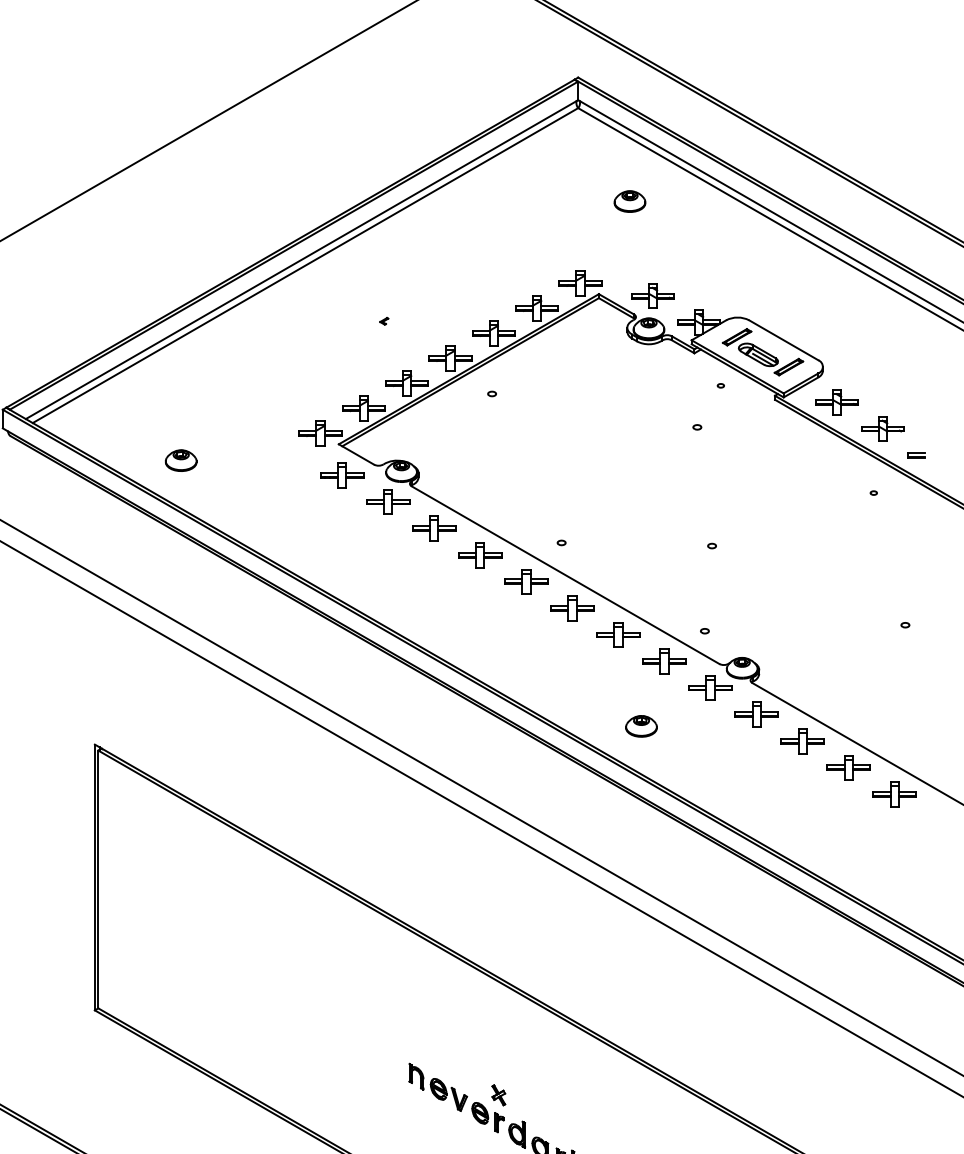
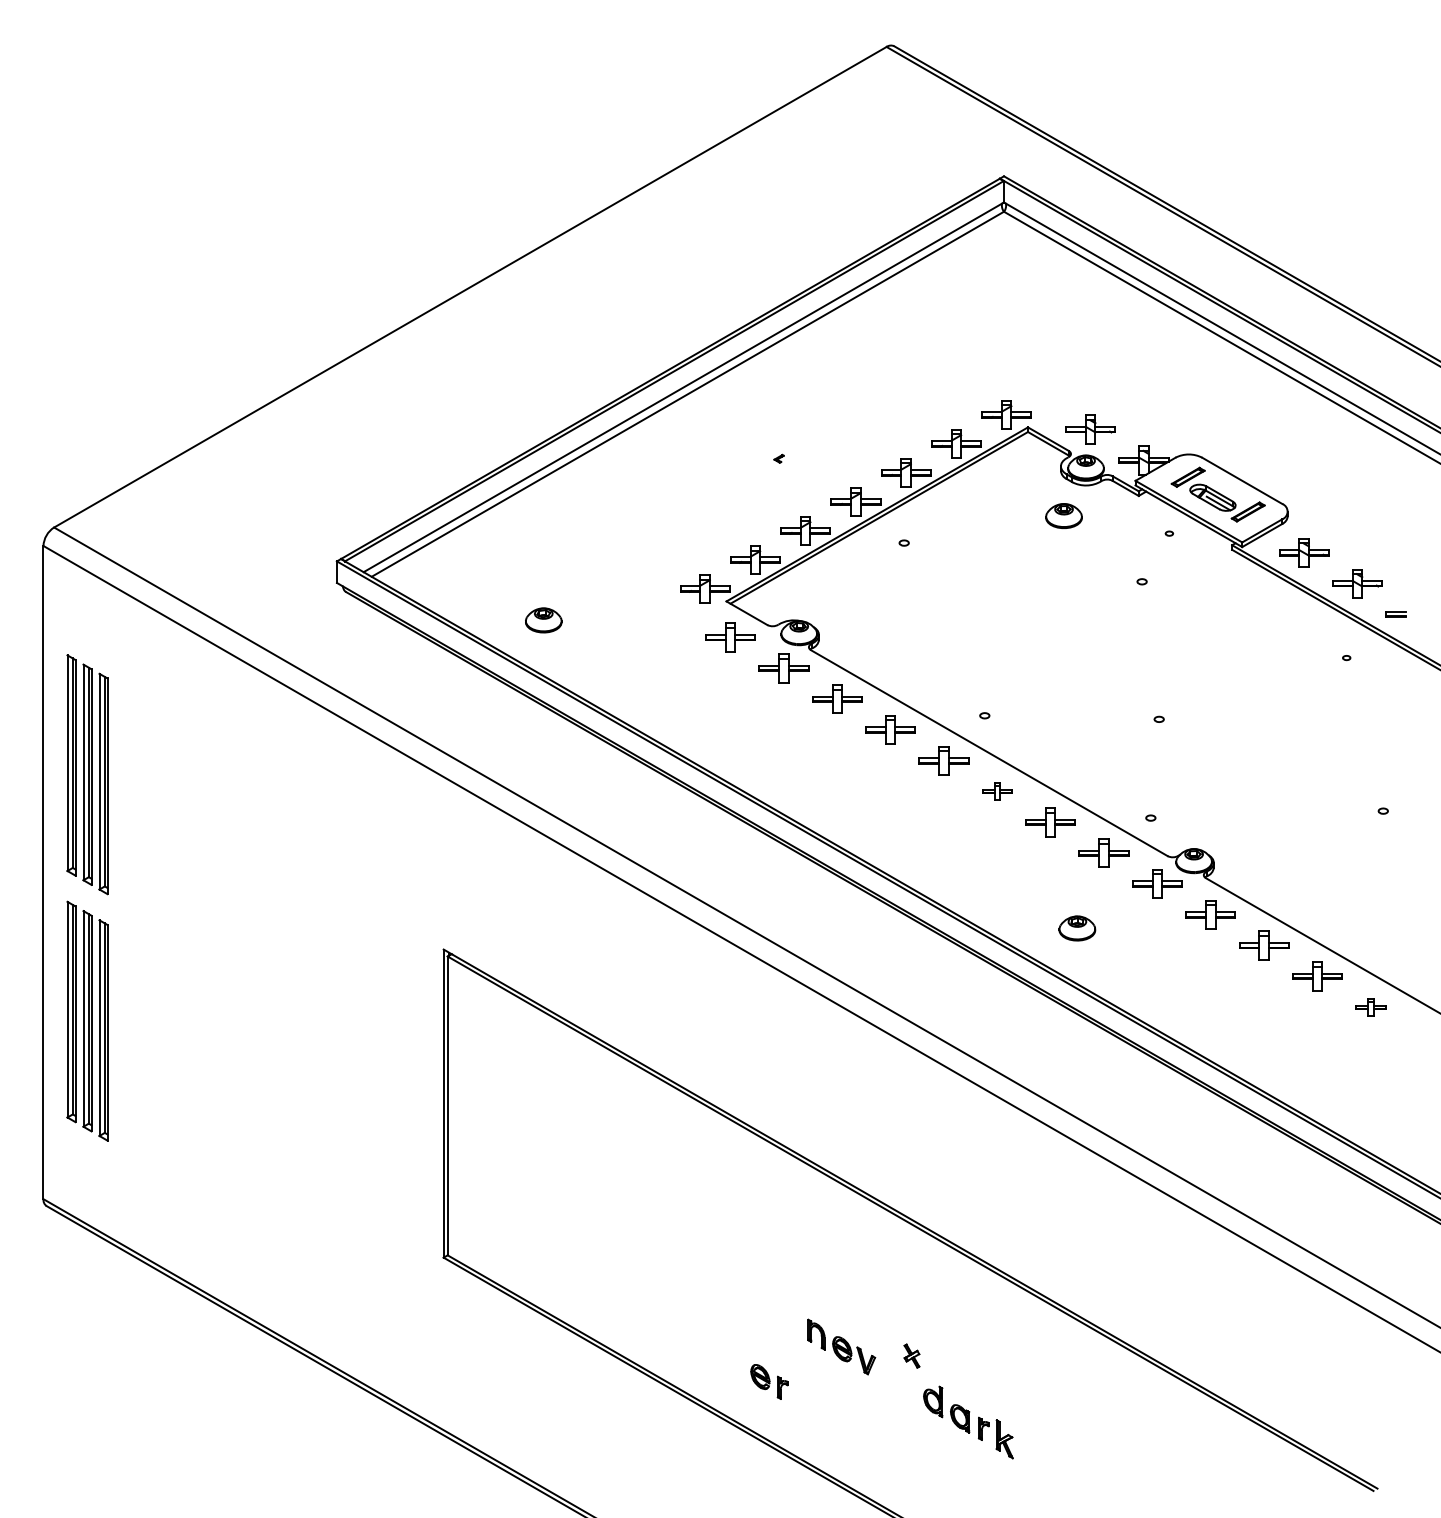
part: (629, 201) -> (1063, 515), moved
part: (572, 608) -> (997, 791), size x0.6
part: (894, 794) -> (1370, 1007), size x0.6
part: (488, 1117) -> (769, 1381), moved

